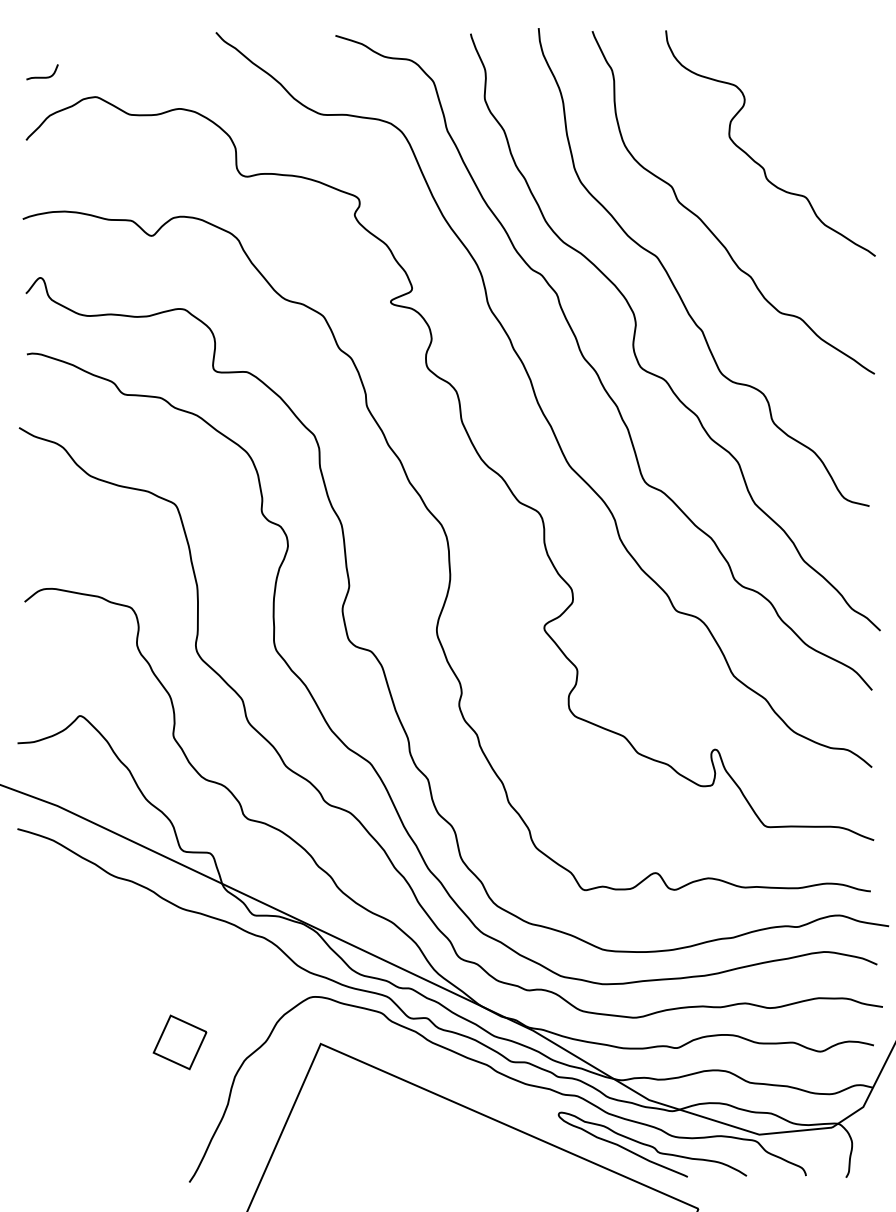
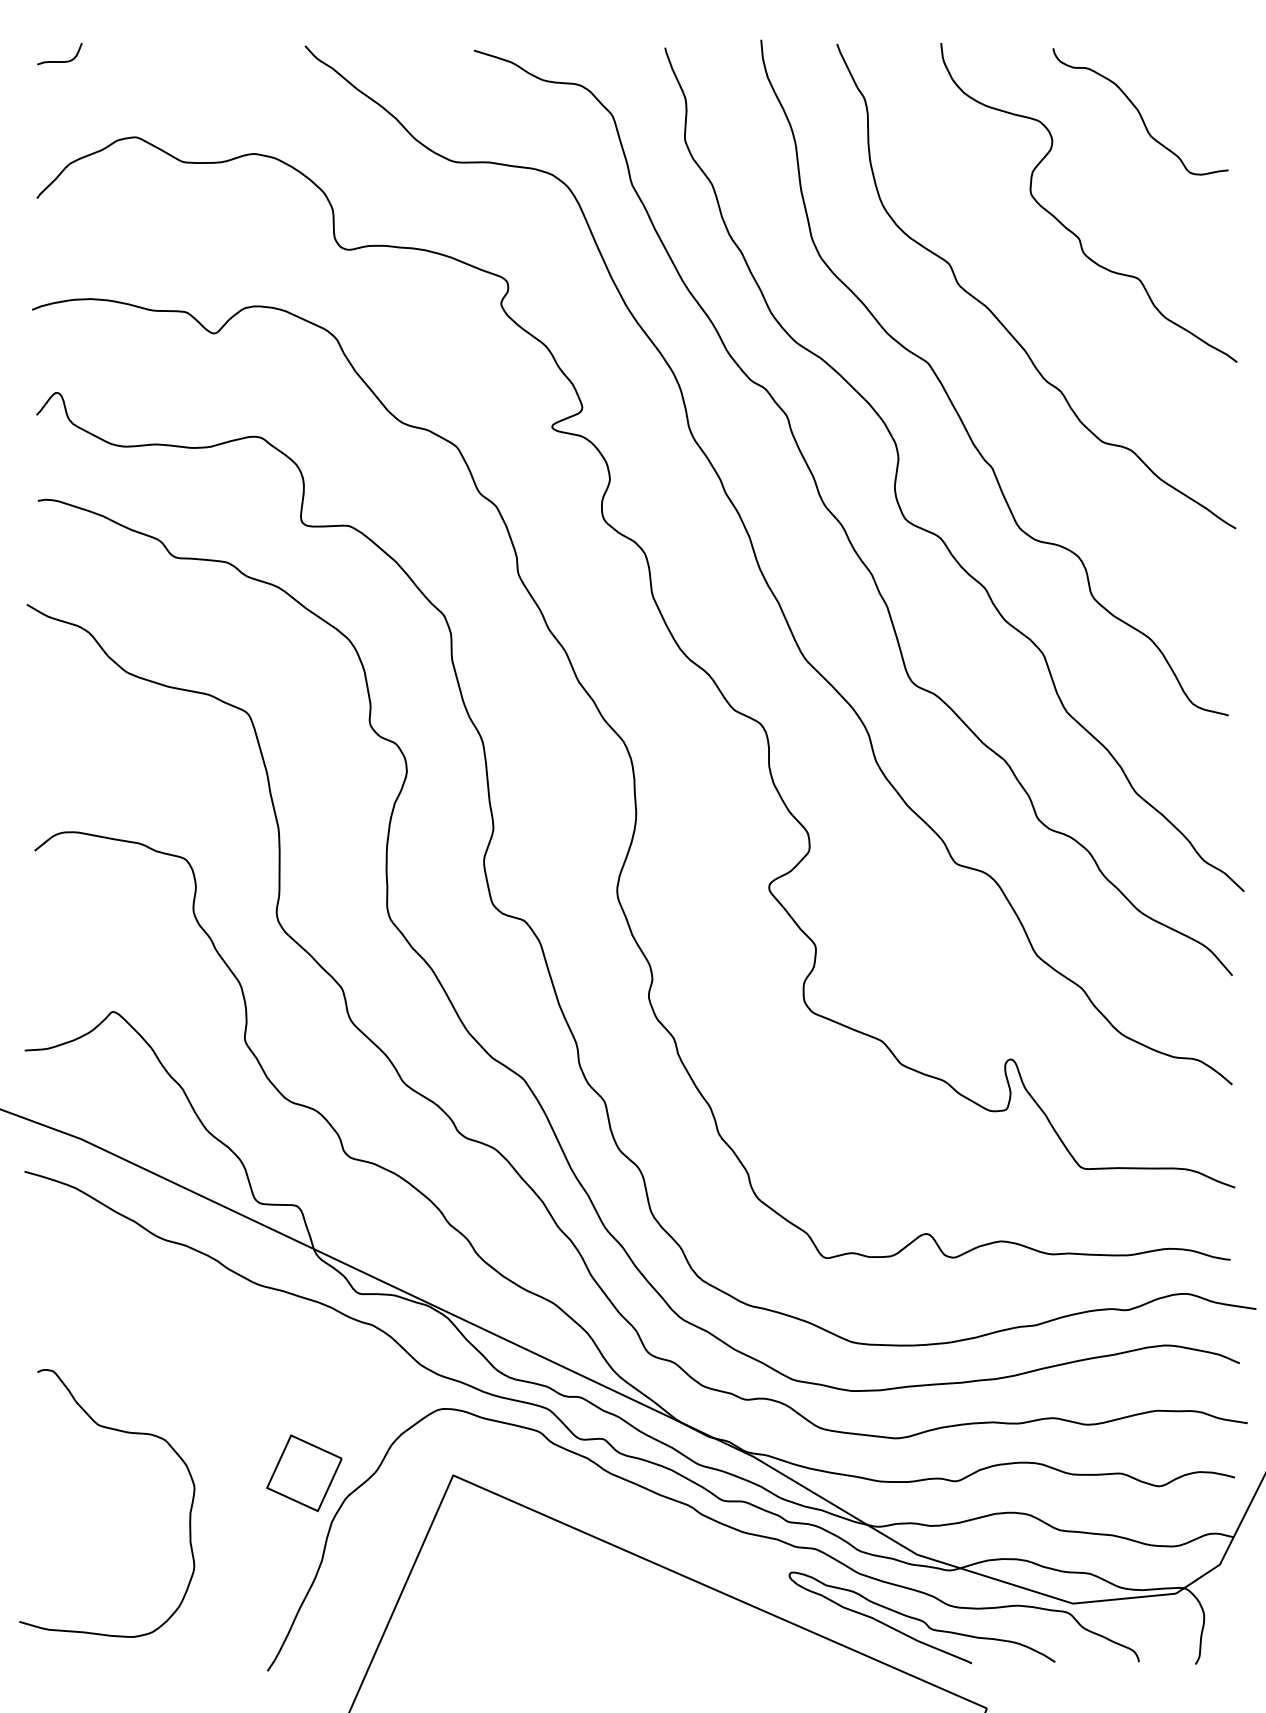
curve: (42, 77) -> (59, 61), moved
curve: (806, 78) -> (1139, 111), added
curve: (89, 1014) -> (126, 1433), added
part: (180, 1042) -> (304, 1473), moved

